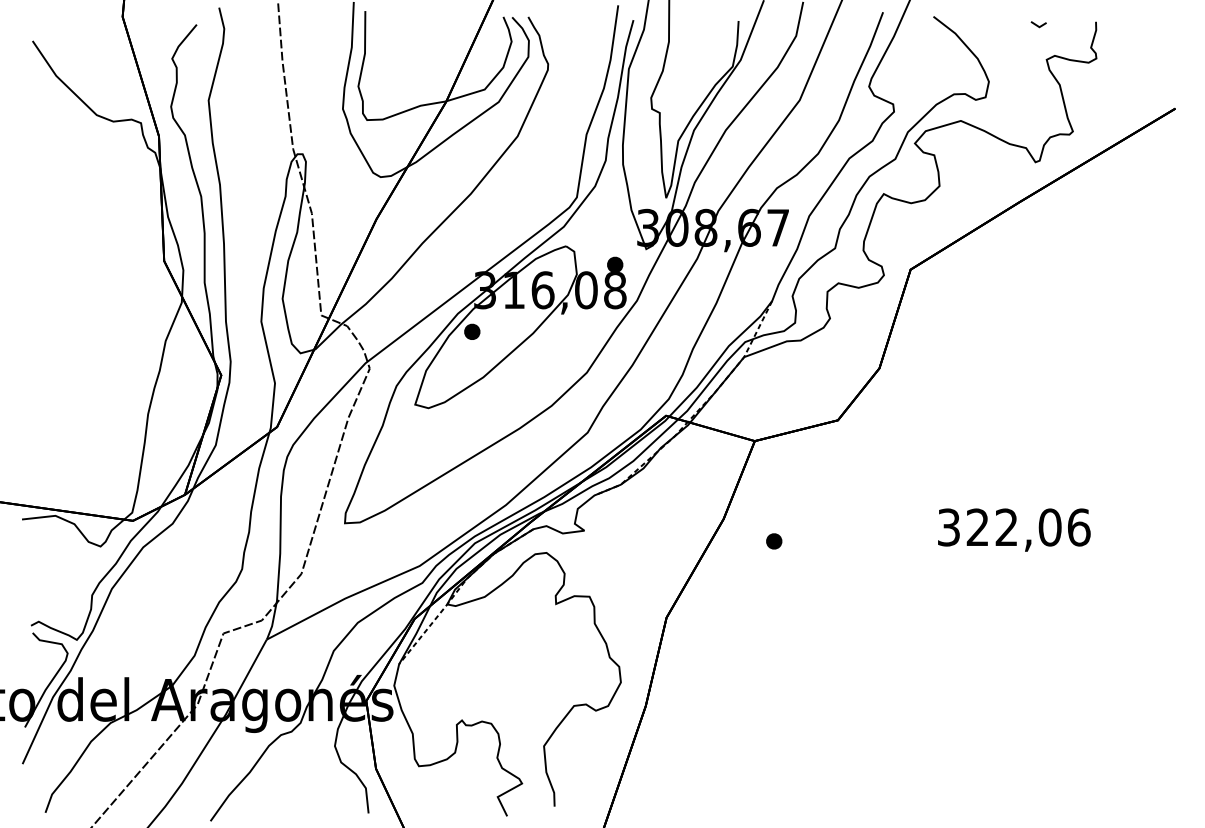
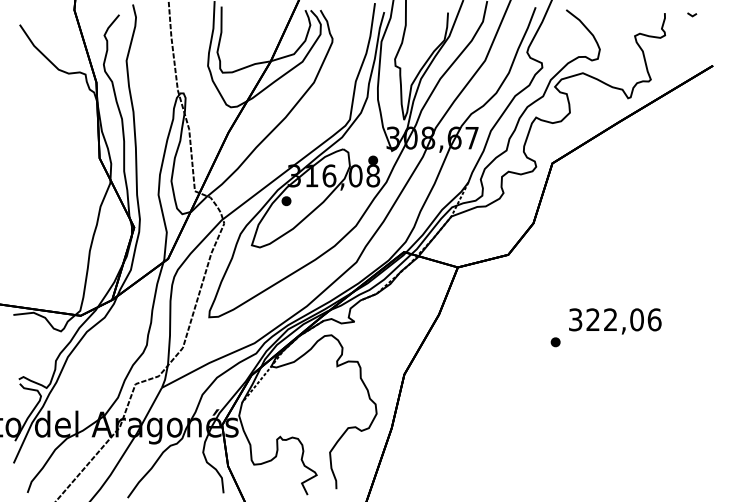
line: (1037, 24) -> (691, 14), moved
part: (773, 541) -> (555, 342), moved

